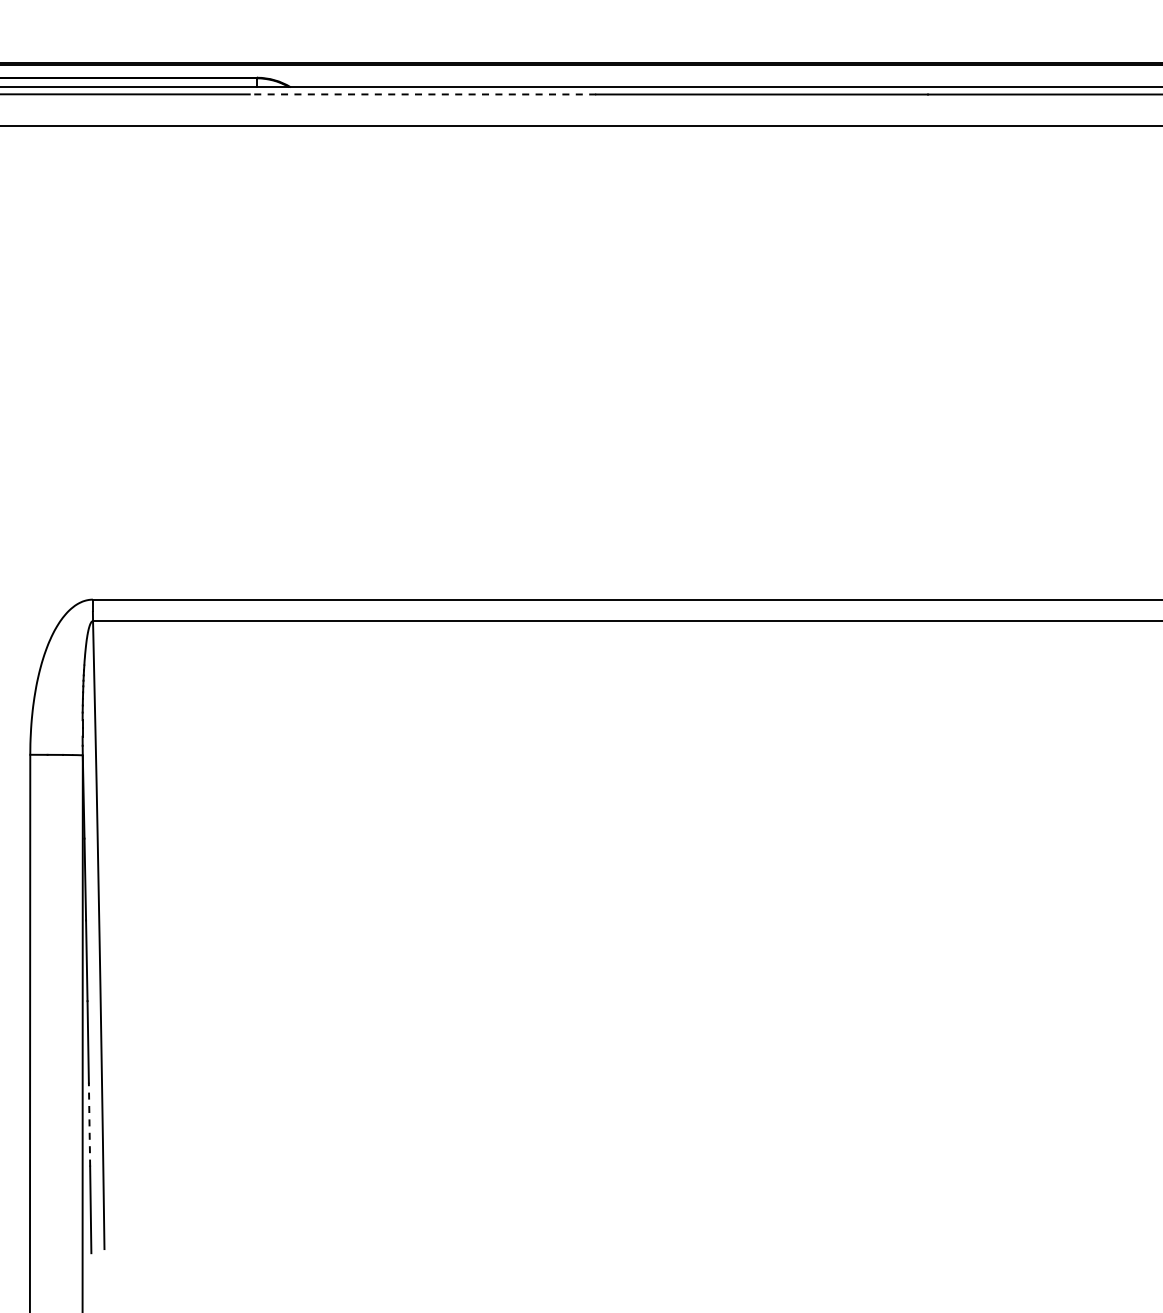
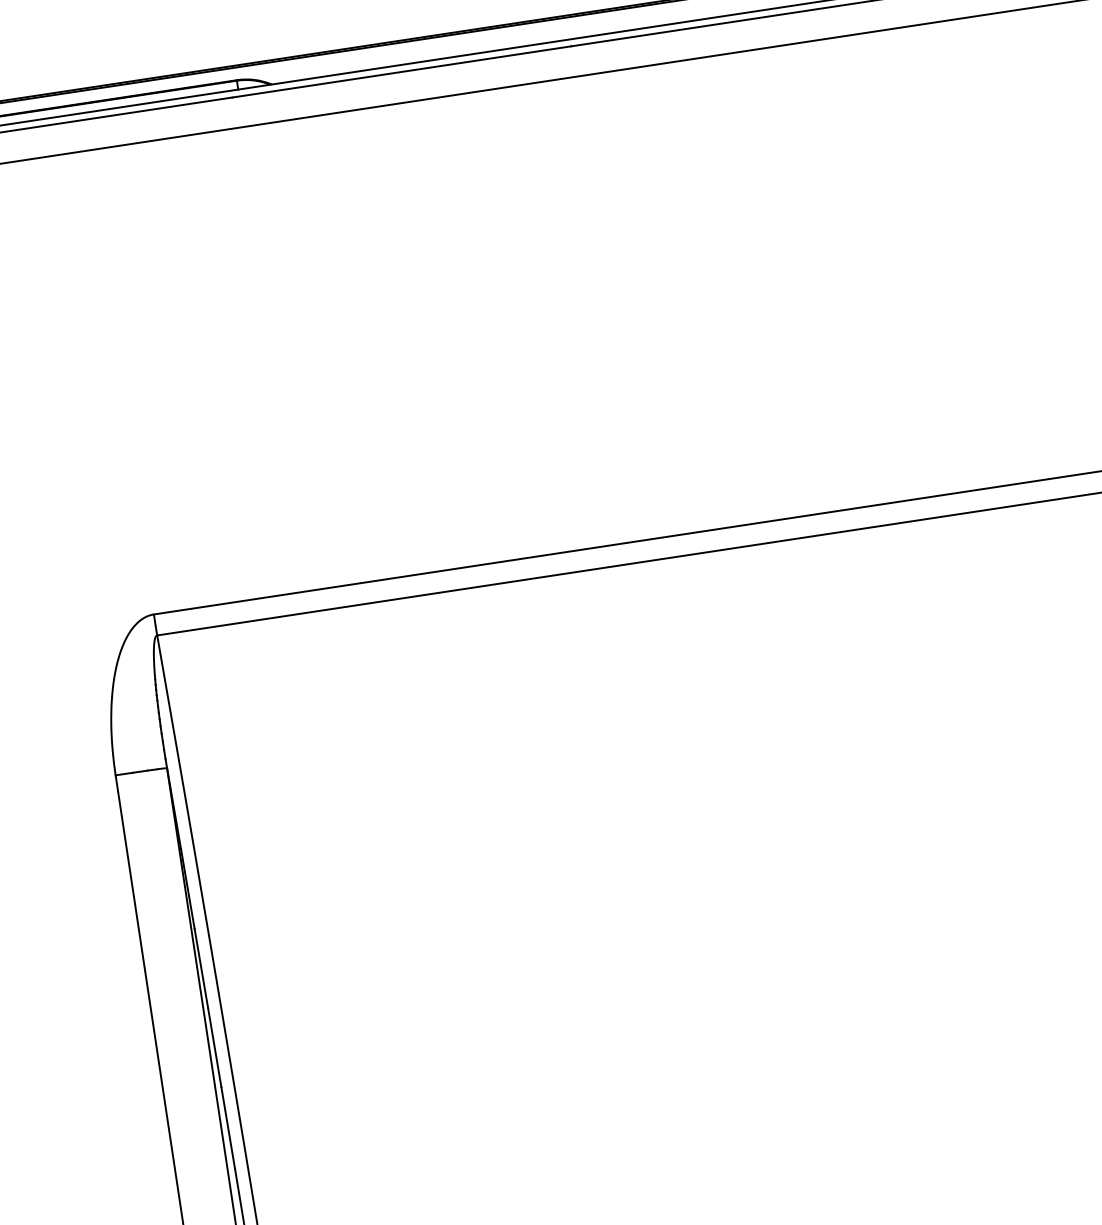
line: (422, 94) -> (401, 72), dashed -> solid
line: (89, 1124) -> (228, 1127), dashed -> solid

